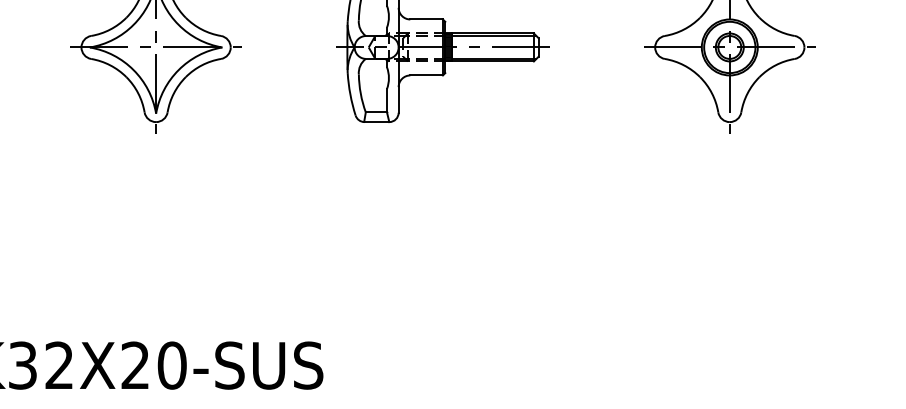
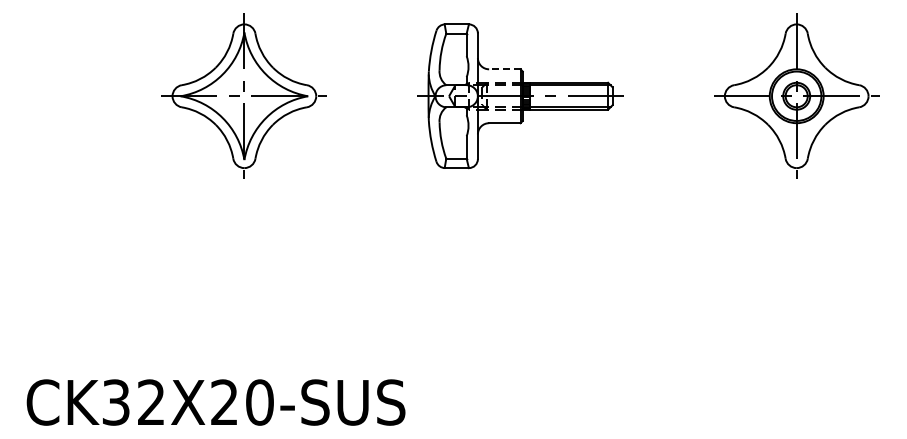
line: (426, 19) -> (504, 69), solid -> dashed

